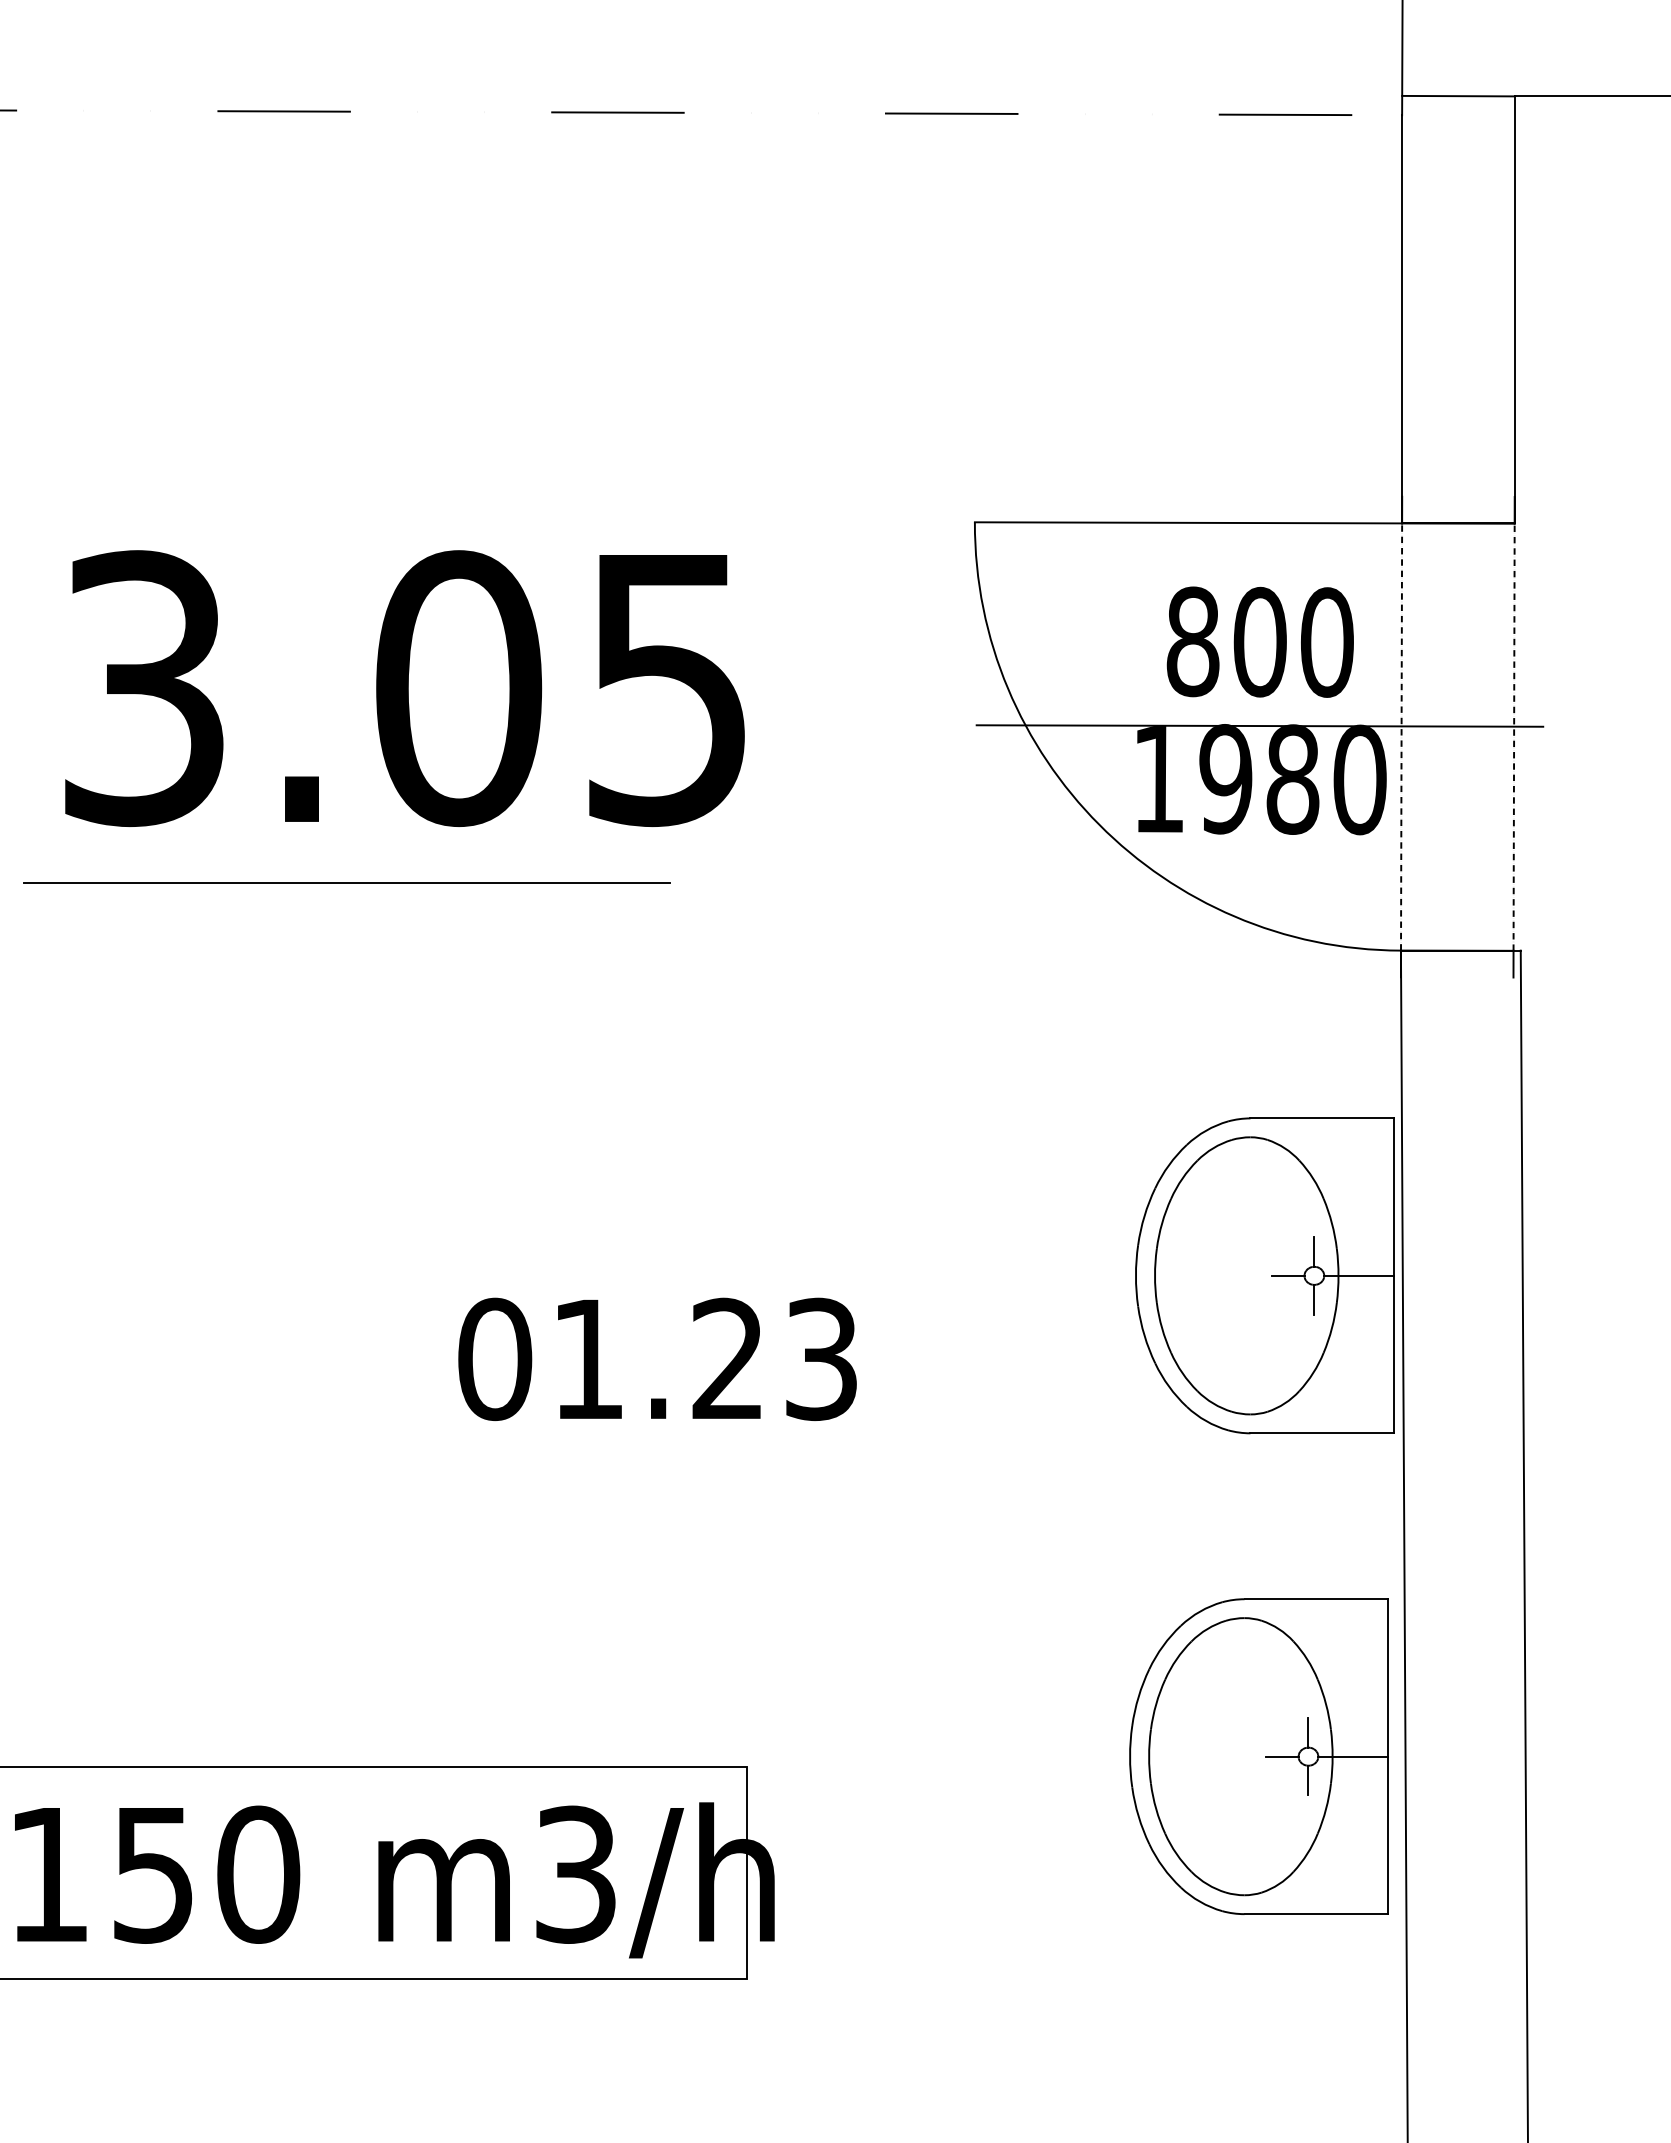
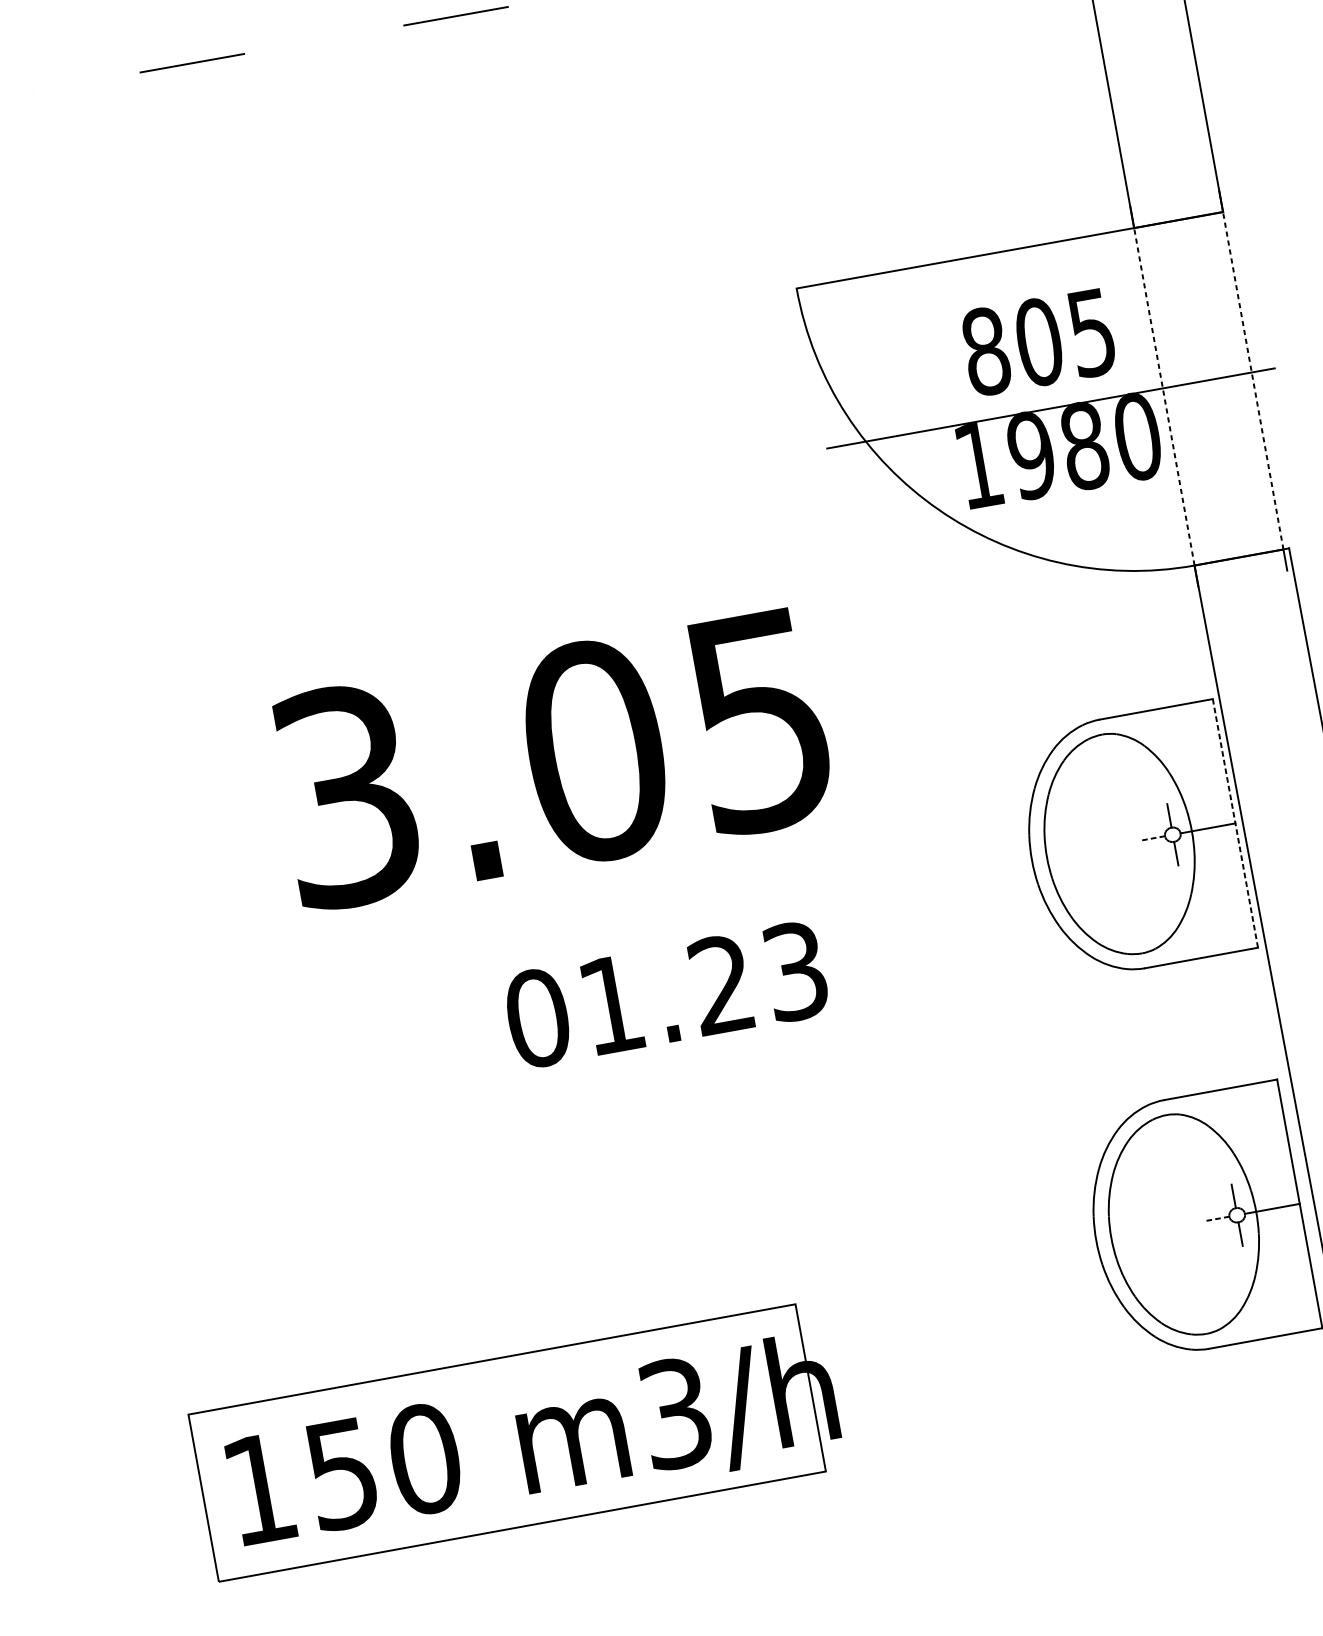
text: (1326, 642) -> (1091, 332), 800 -> 805
text: (404, 688) -> (552, 758), moved
line: (346, 882) -> (352, 663), removed
line: (1287, 1275) -> (1151, 838), solid -> dashed
line: (1393, 1275) -> (1235, 823), solid -> dashed
line: (1281, 1756) -> (1215, 1218), solid -> dashed

